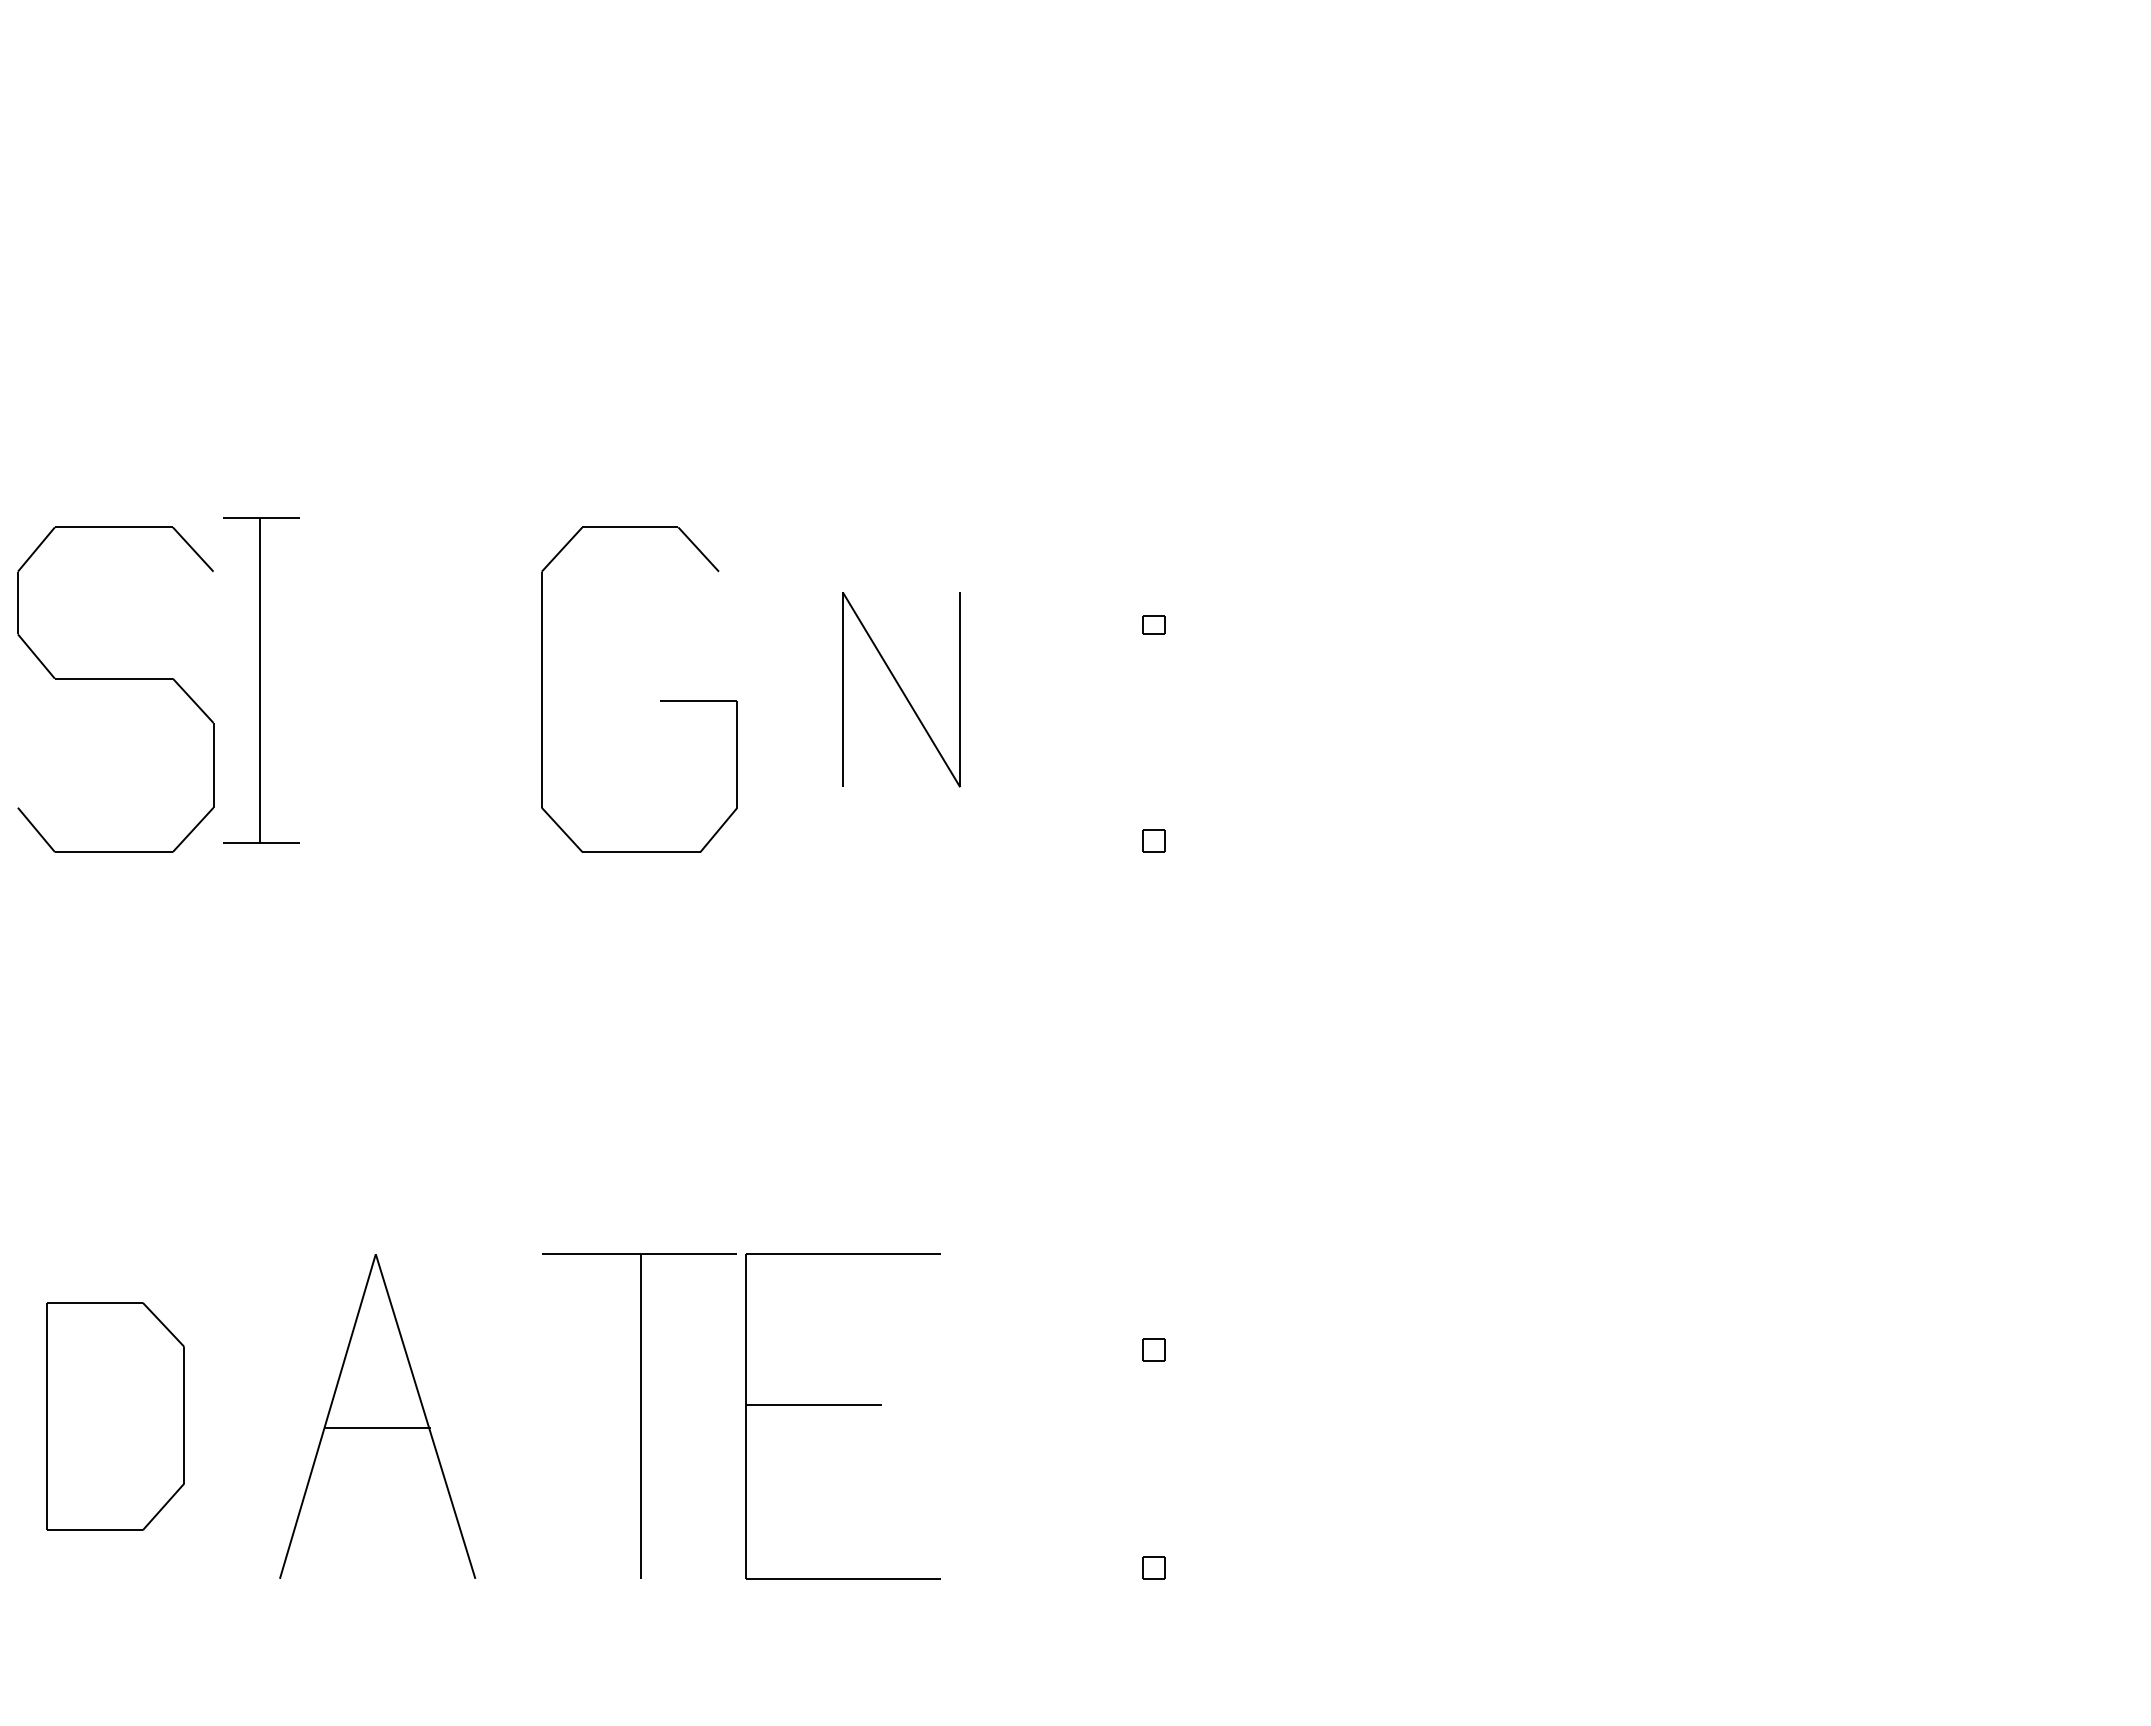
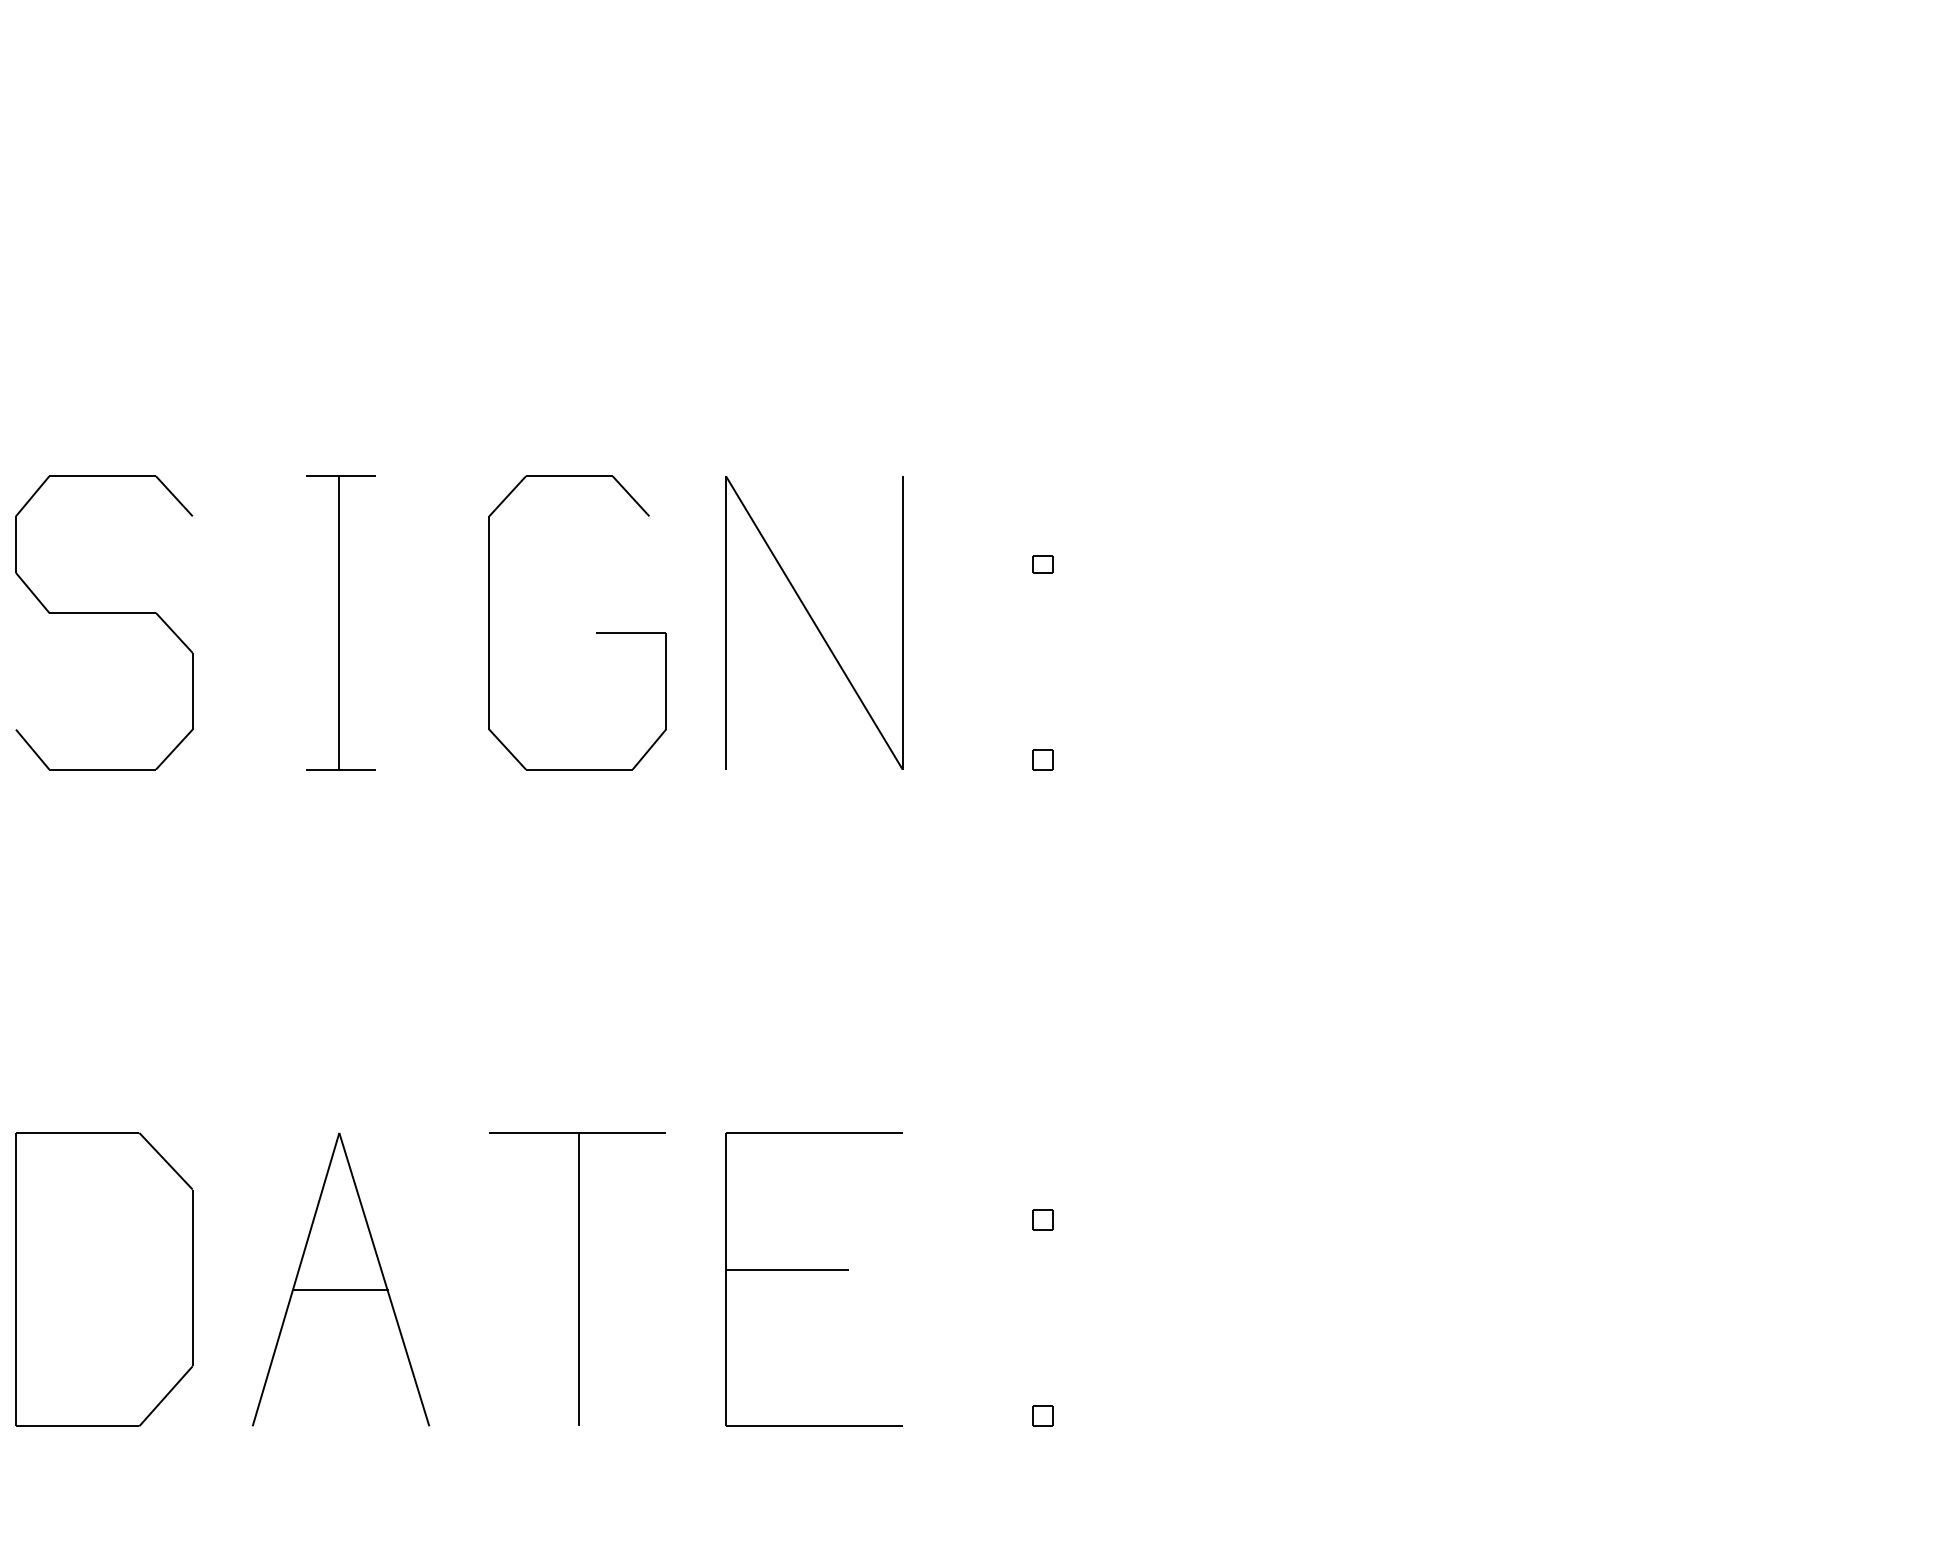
part: (261, 680) -> (340, 622), moved
part: (901, 689) -> (814, 622), size x1.67
part: (842, 1405) -> (813, 1269), moved
part: (115, 1416) -> (104, 1279), size x1.43

